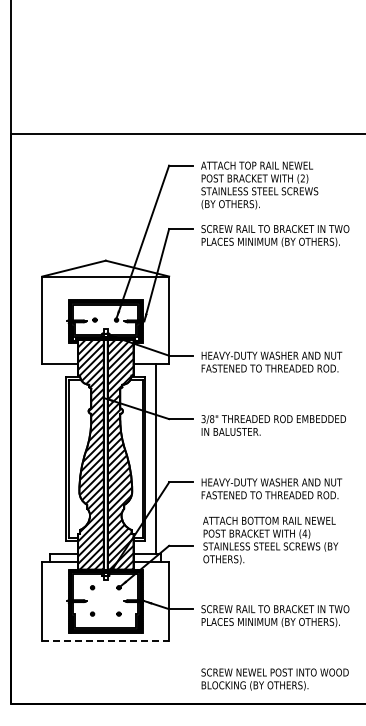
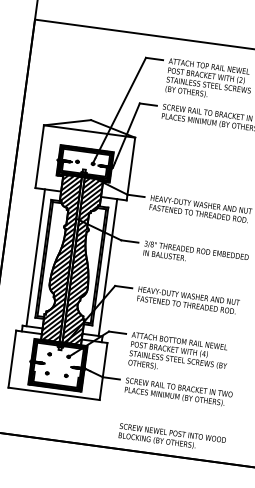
line: (55, 458) -> (35, 257), added
text: (270, 540) -> (178, 355), moved
line: (106, 640) -> (54, 393), dashed -> solid

